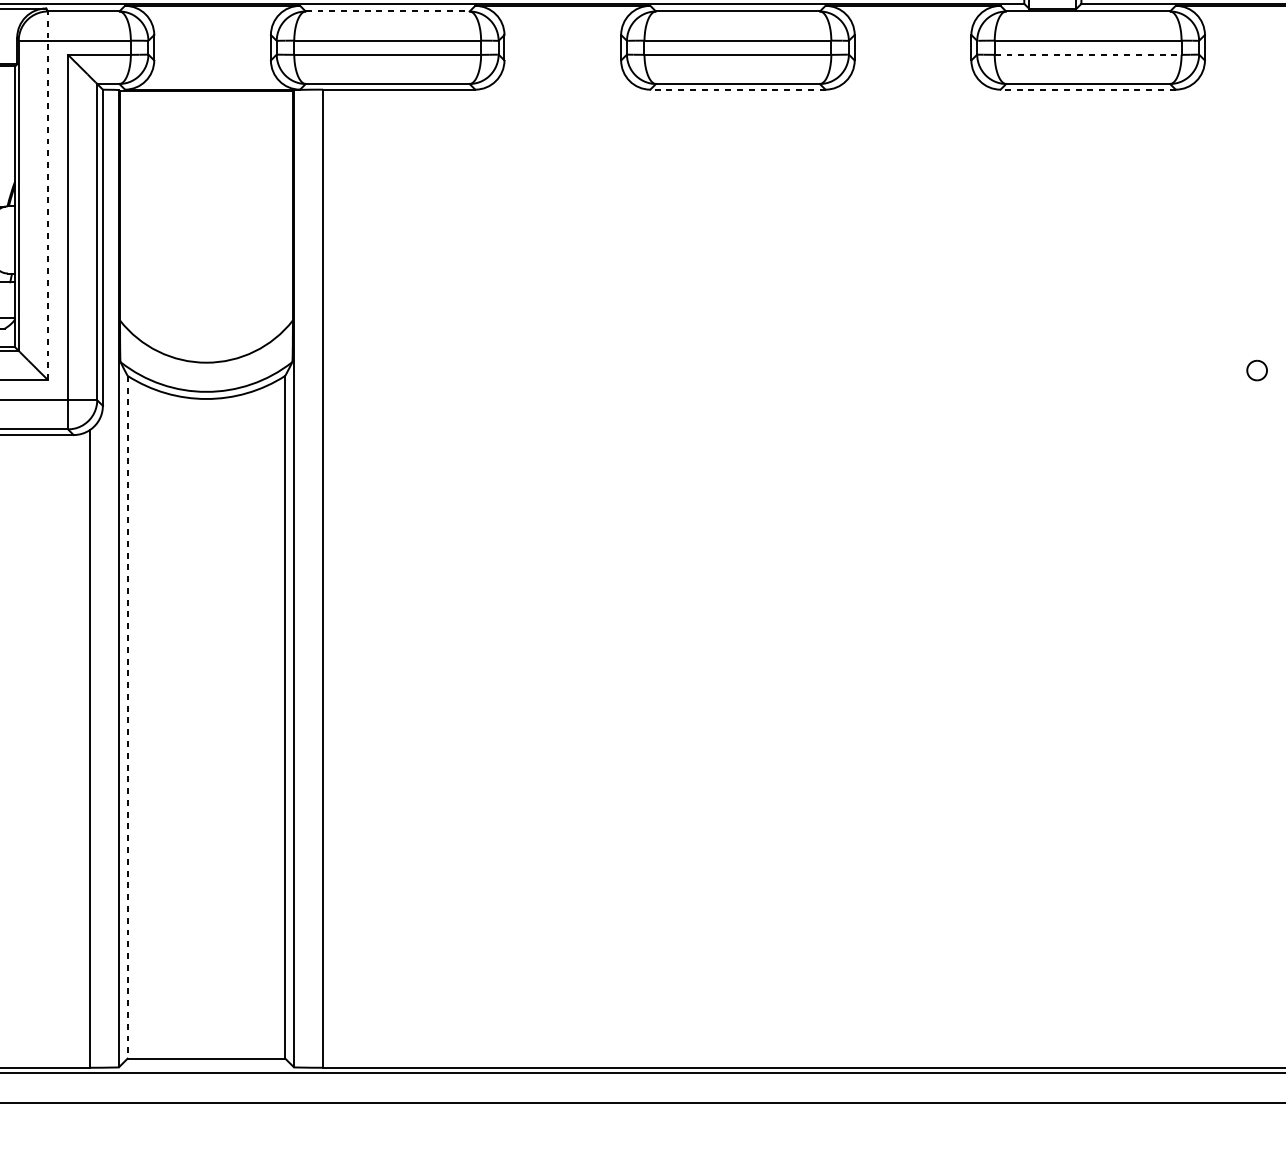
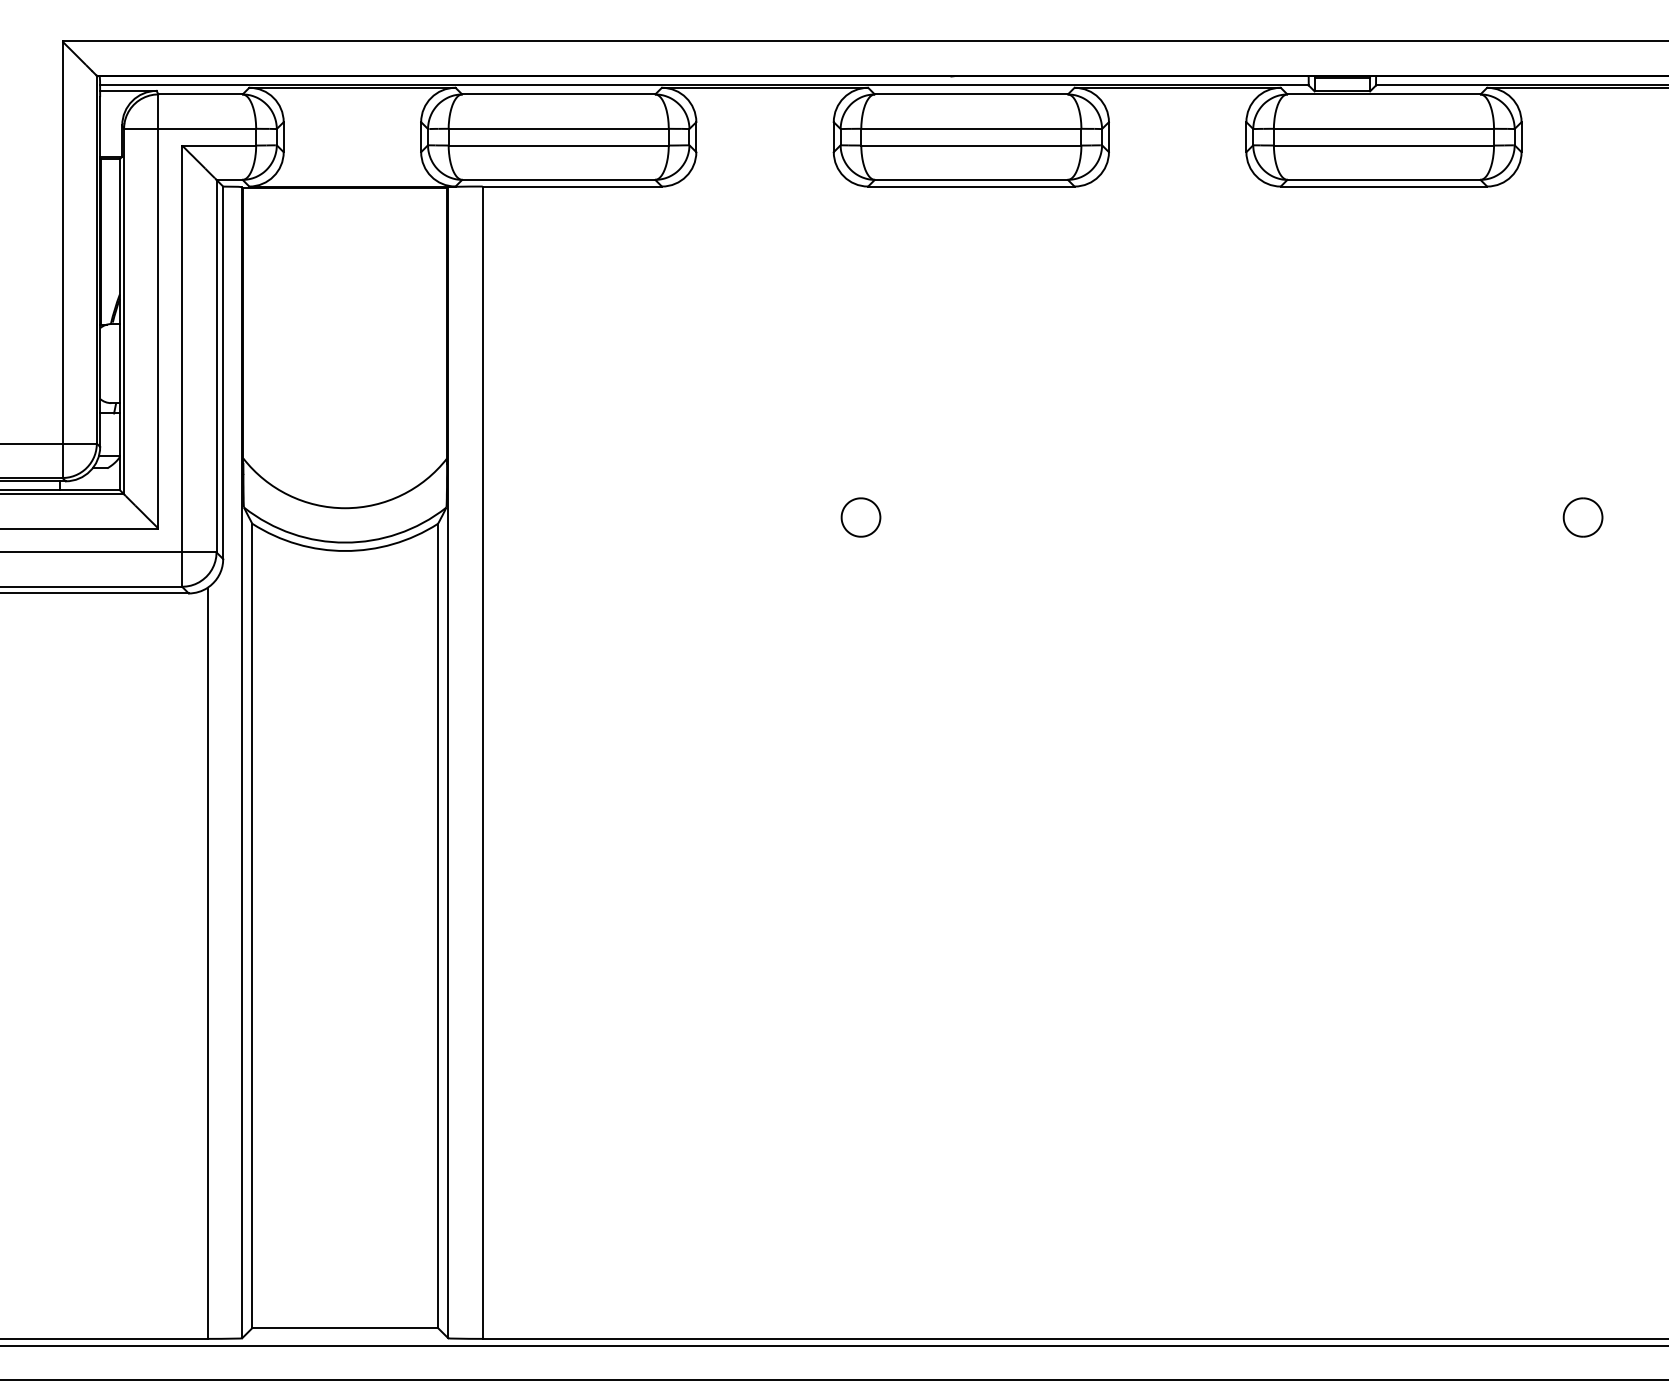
line: (387, 11) -> (558, 94), dashed -> solid
line: (1088, 54) -> (1384, 145), dashed -> solid
line: (737, 89) -> (970, 186), dashed -> solid
line: (1087, 89) -> (1383, 186), dashed -> solid
line: (47, 195) -> (158, 311), dashed -> solid
part: (643, 370) -> (860, 517), added
part: (1256, 370) -> (1582, 517), size x1.67
line: (127, 717) -> (252, 926), dashed -> solid

